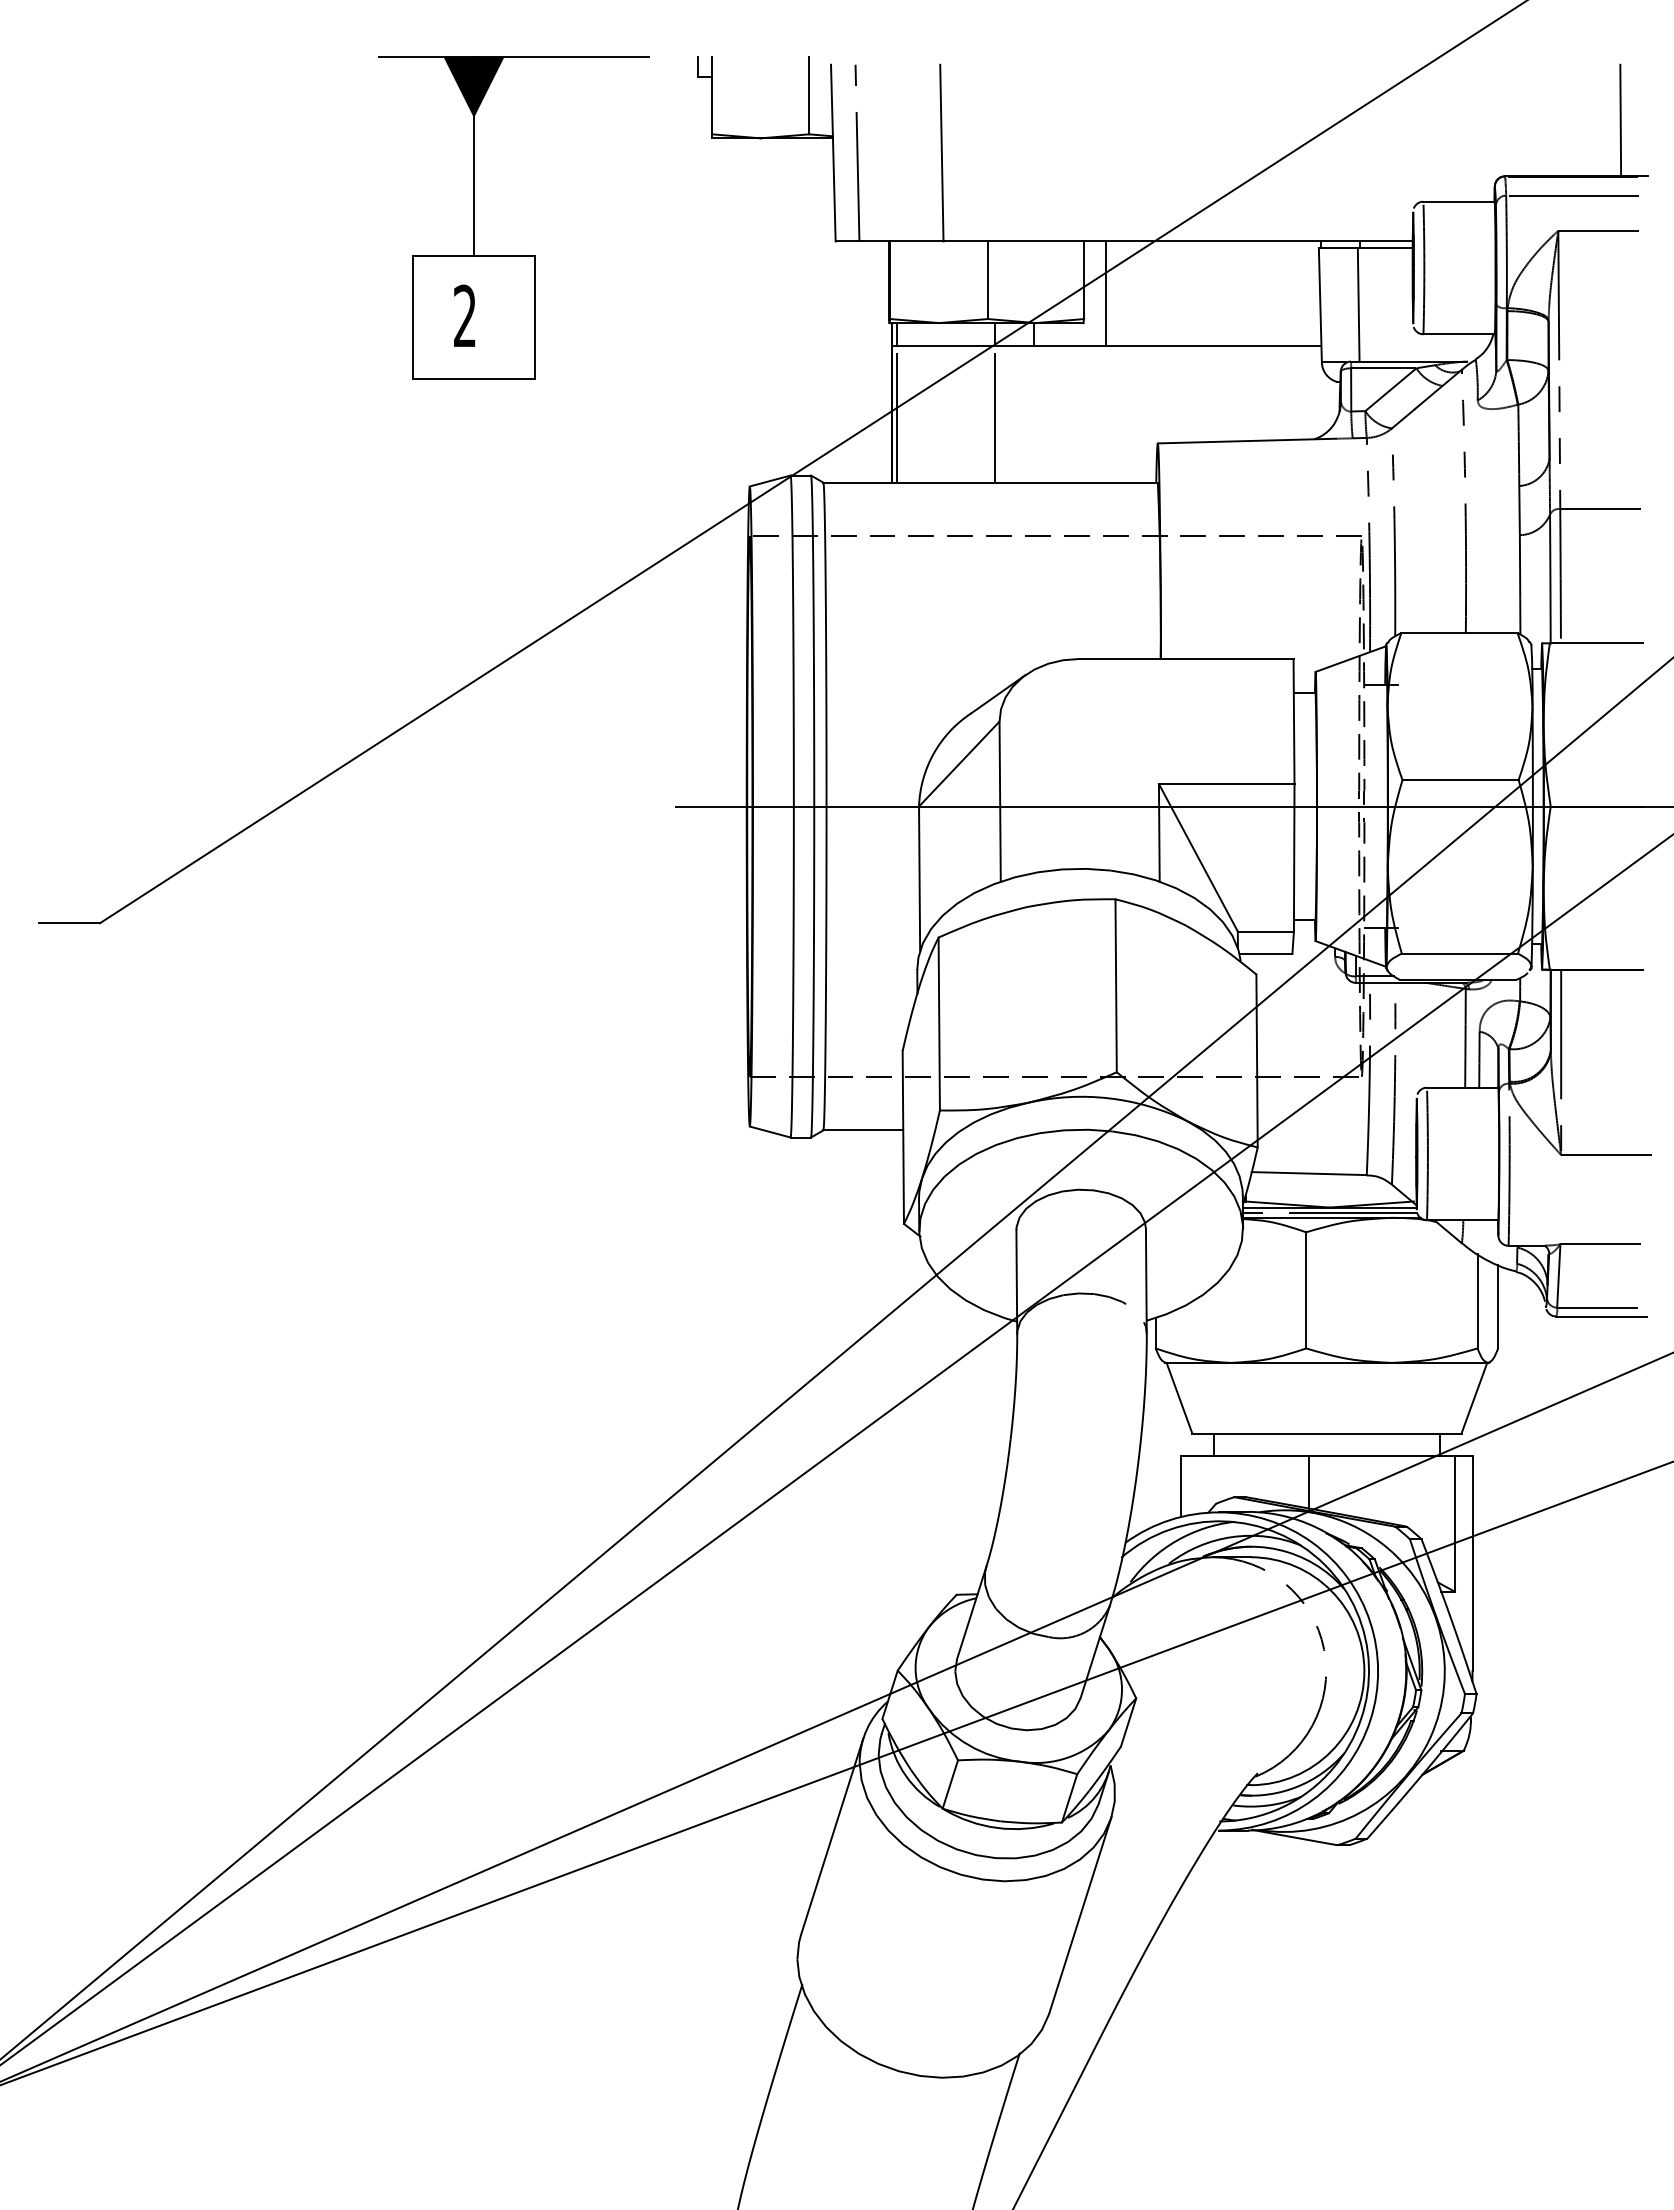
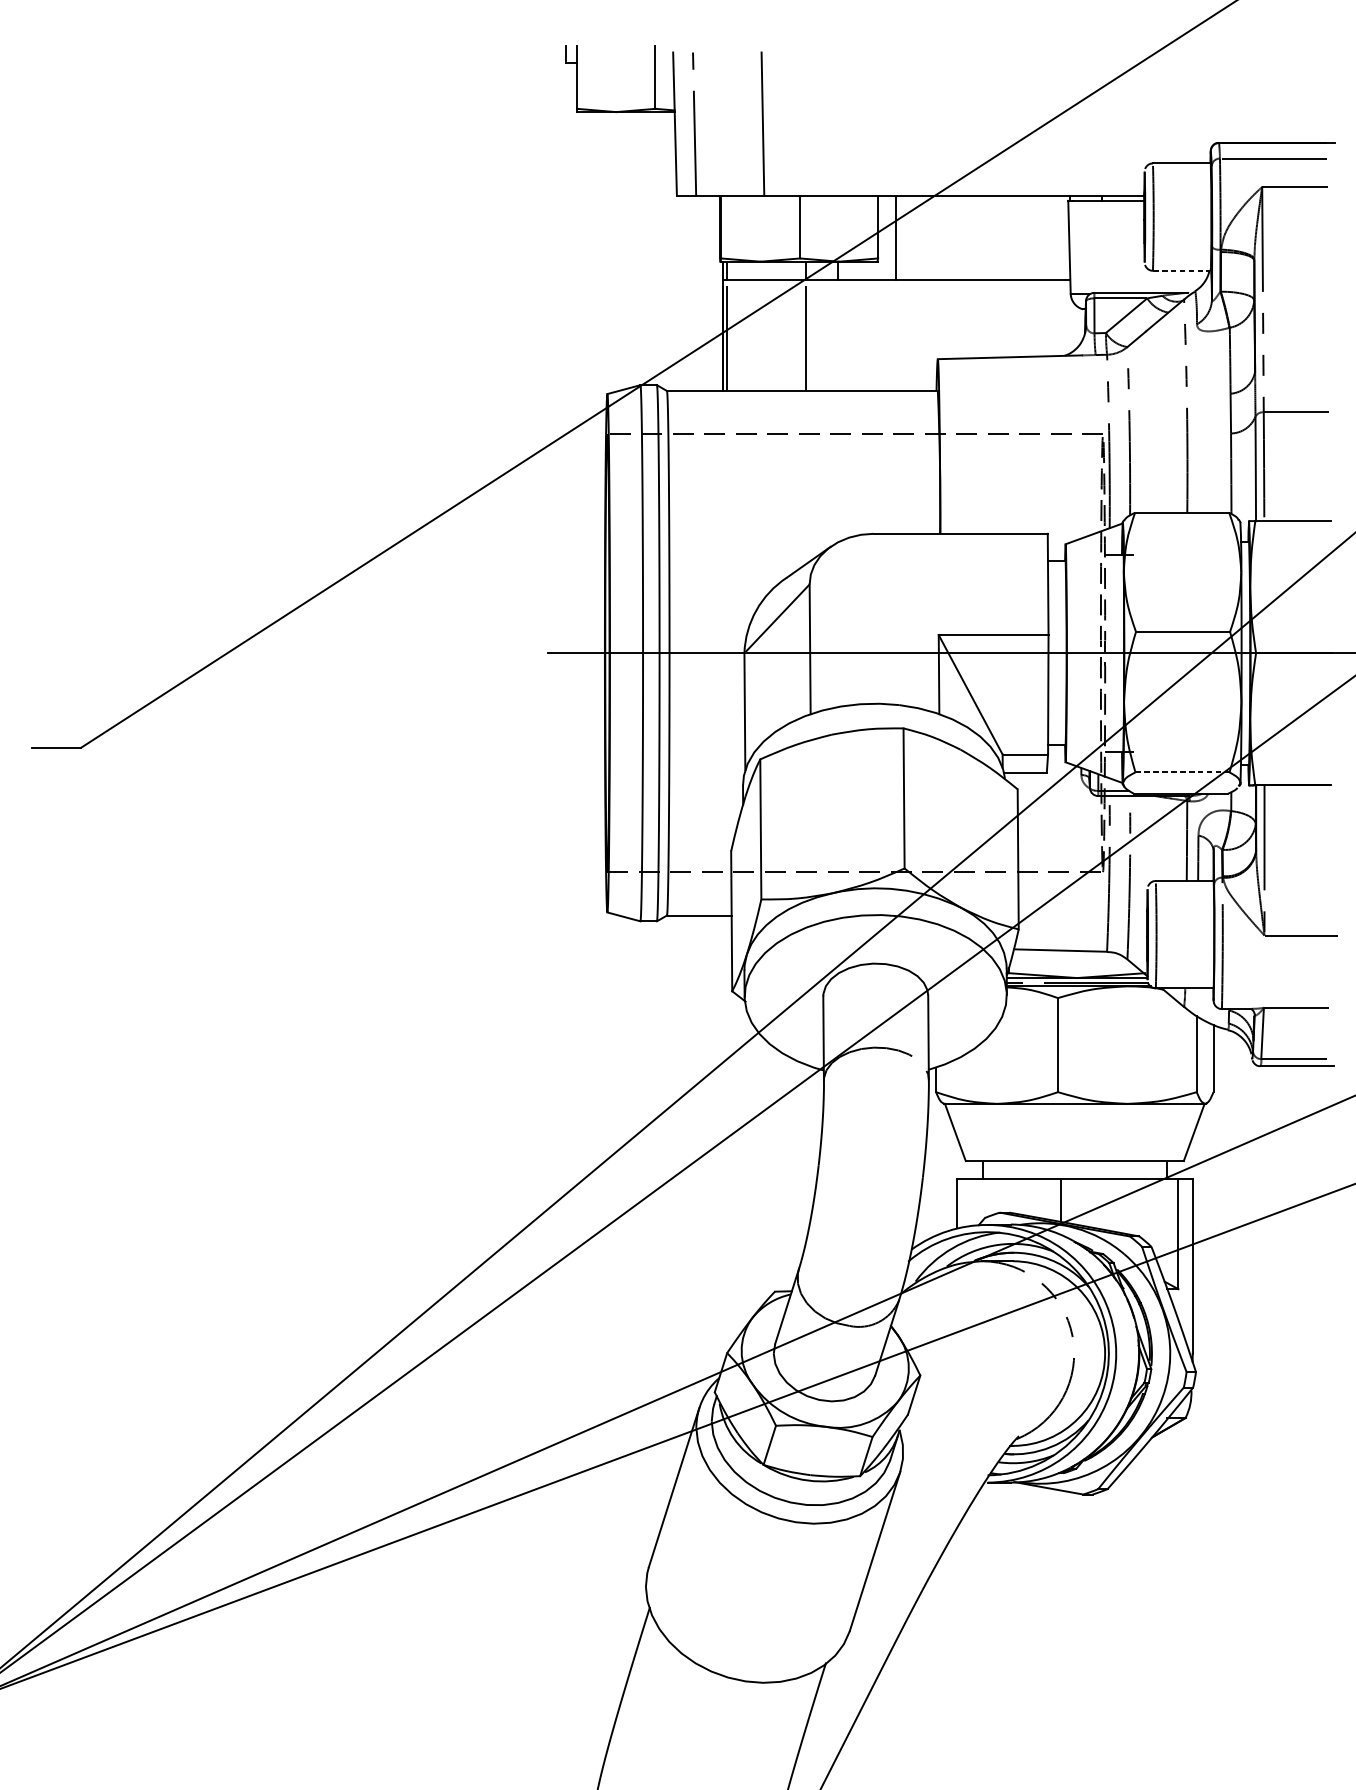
line: (1620, 120) -> (1312, 97), removed
part: (513, 255) -> (415, 206), removed
line: (1358, 304) -> (1100, 246), removed
line: (1459, 334) -> (1182, 270), solid -> dashed
line: (1460, 953) -> (1182, 772), solid -> dashed

